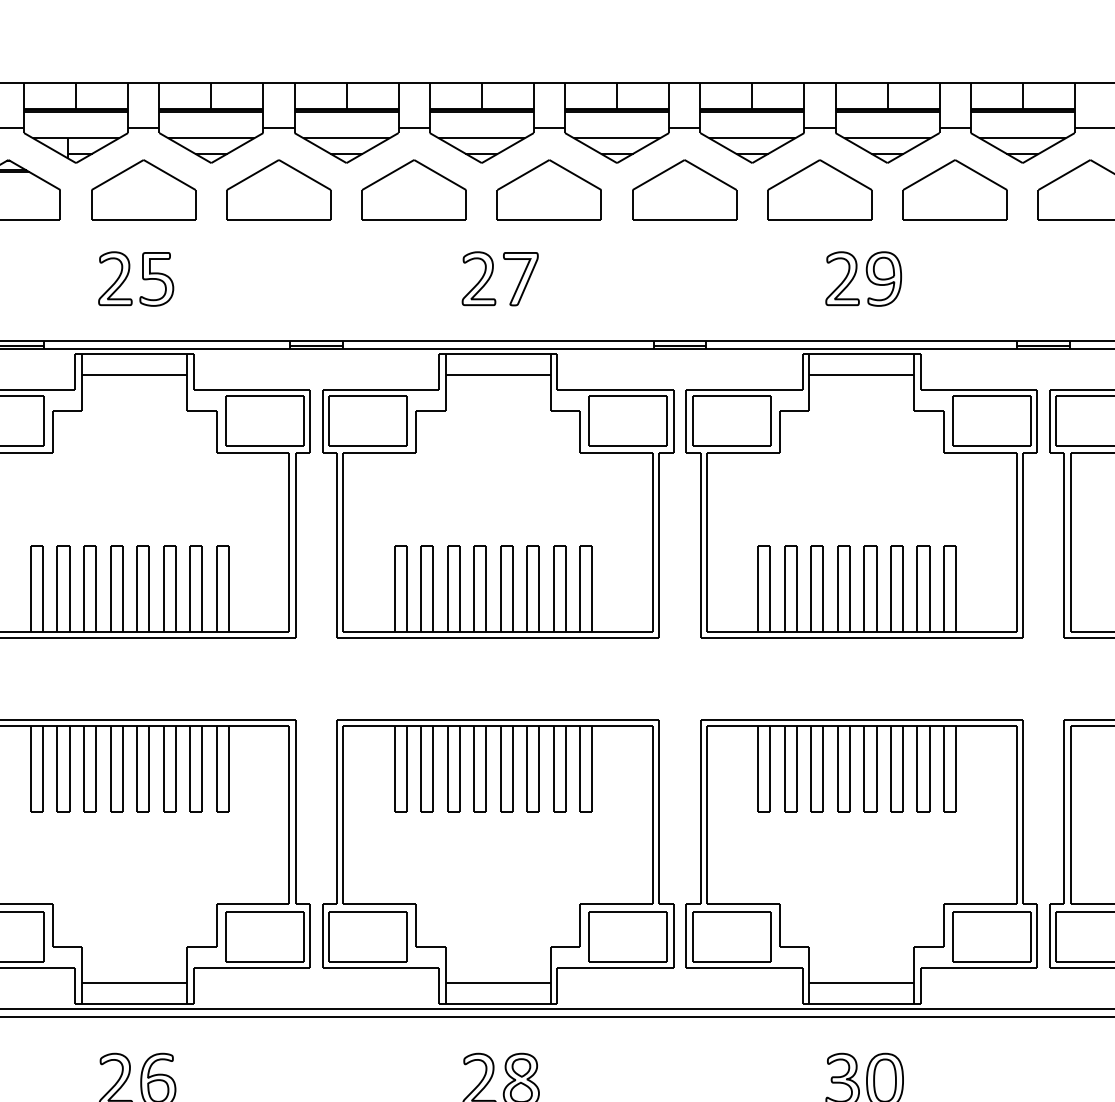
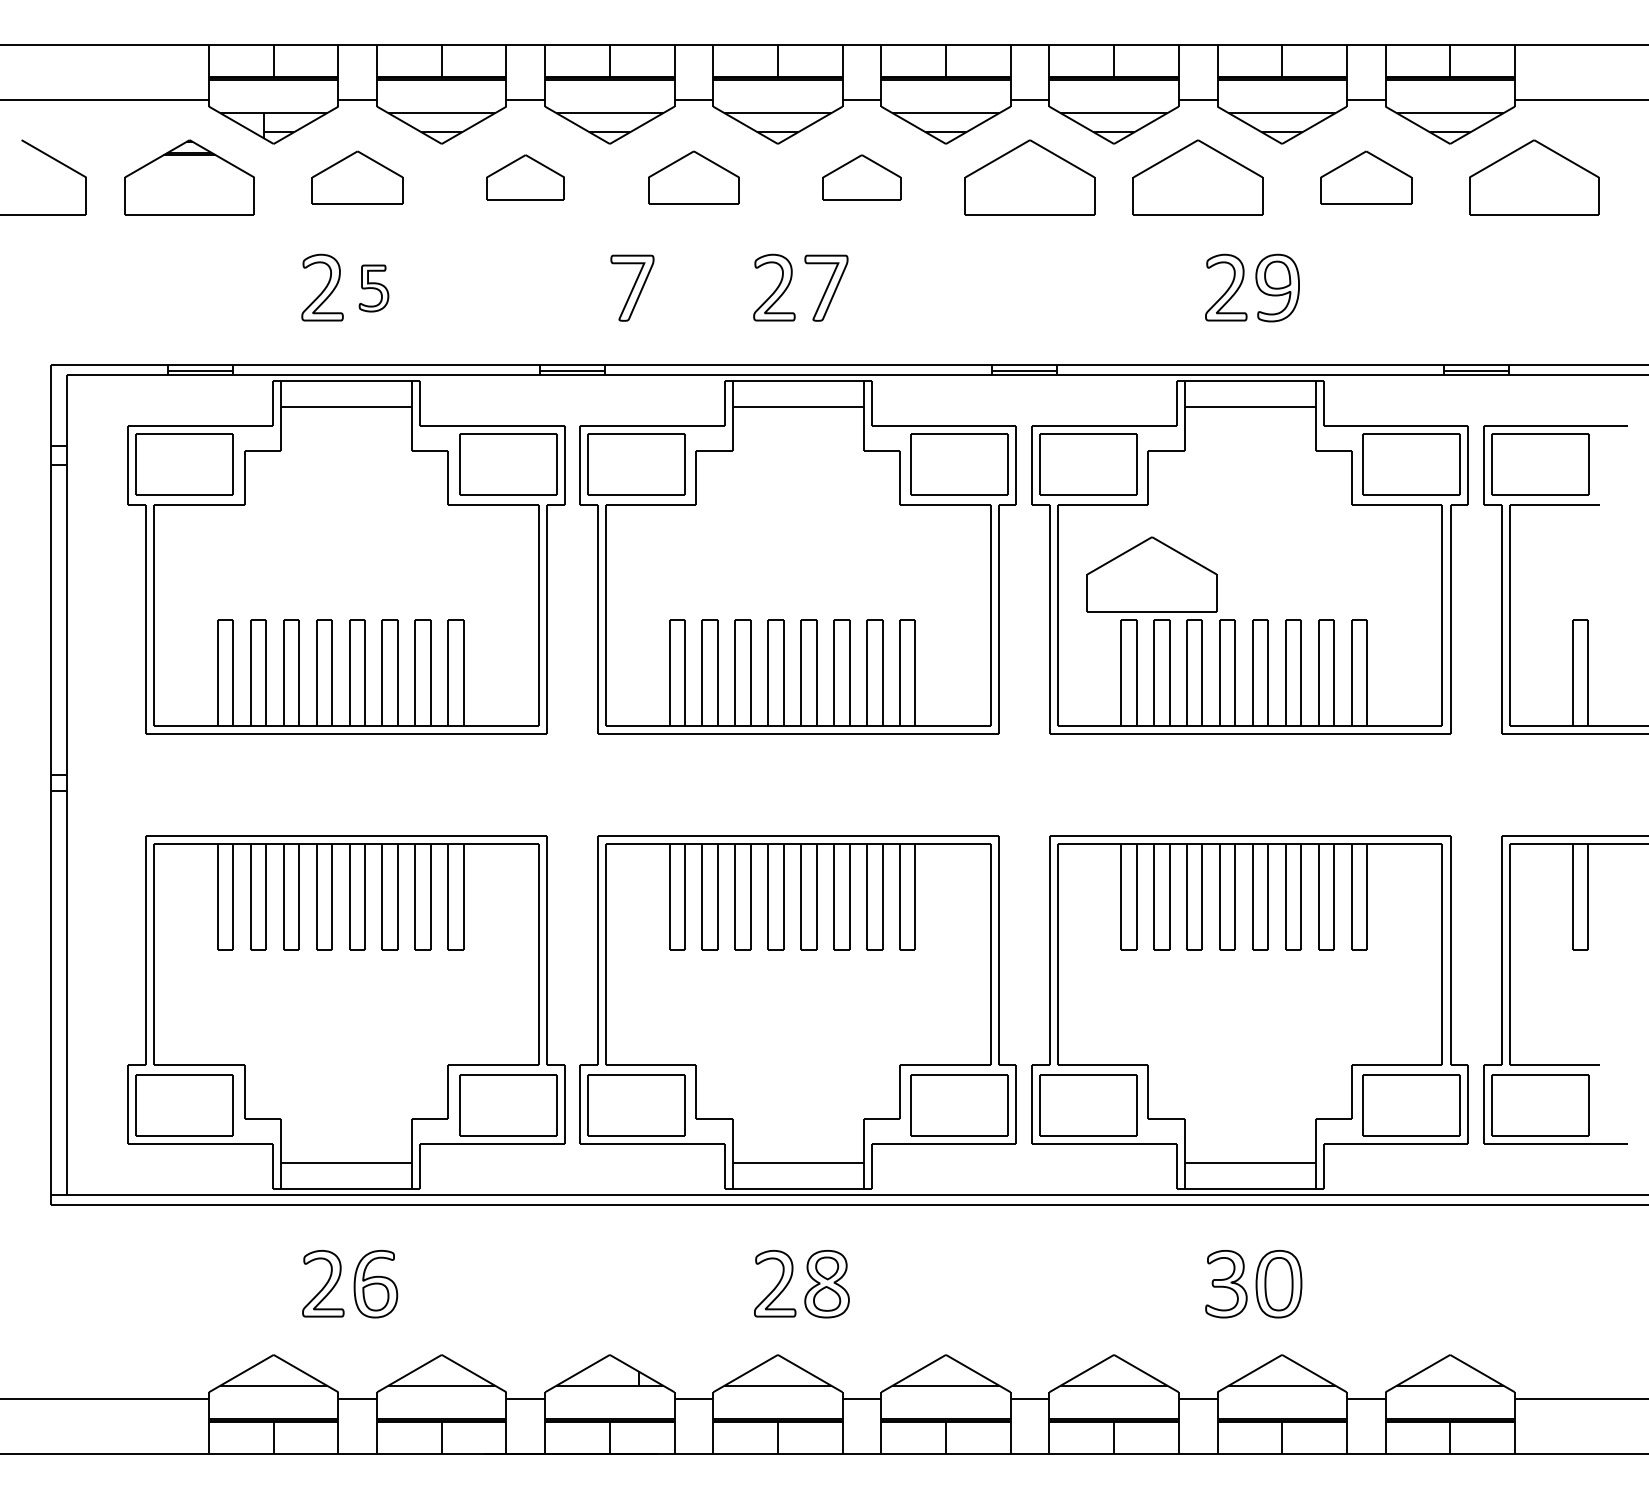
part: (143, 190) -> (357, 177), size x0.7
part: (278, 190) -> (525, 177), size x0.6
part: (413, 190) -> (693, 177), size x0.7
part: (549, 190) -> (861, 177), size x0.6
part: (955, 190) -> (1366, 177), size x0.7
part: (364, 278) -> (632, 287), added
part: (156, 279) -> (373, 288), size x0.7
part: (782, 509) -> (1151, 574), added

